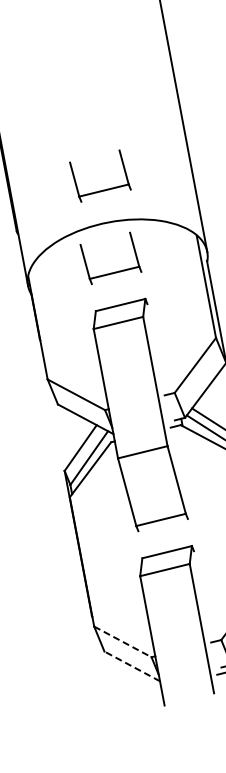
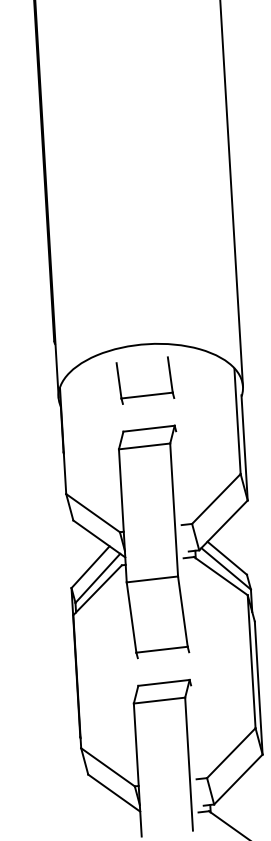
part: (102, 189) -> (145, 310), removed
line: (123, 642) -> (108, 767), dashed -> solid
line: (132, 666) -> (114, 793), dashed -> solid

